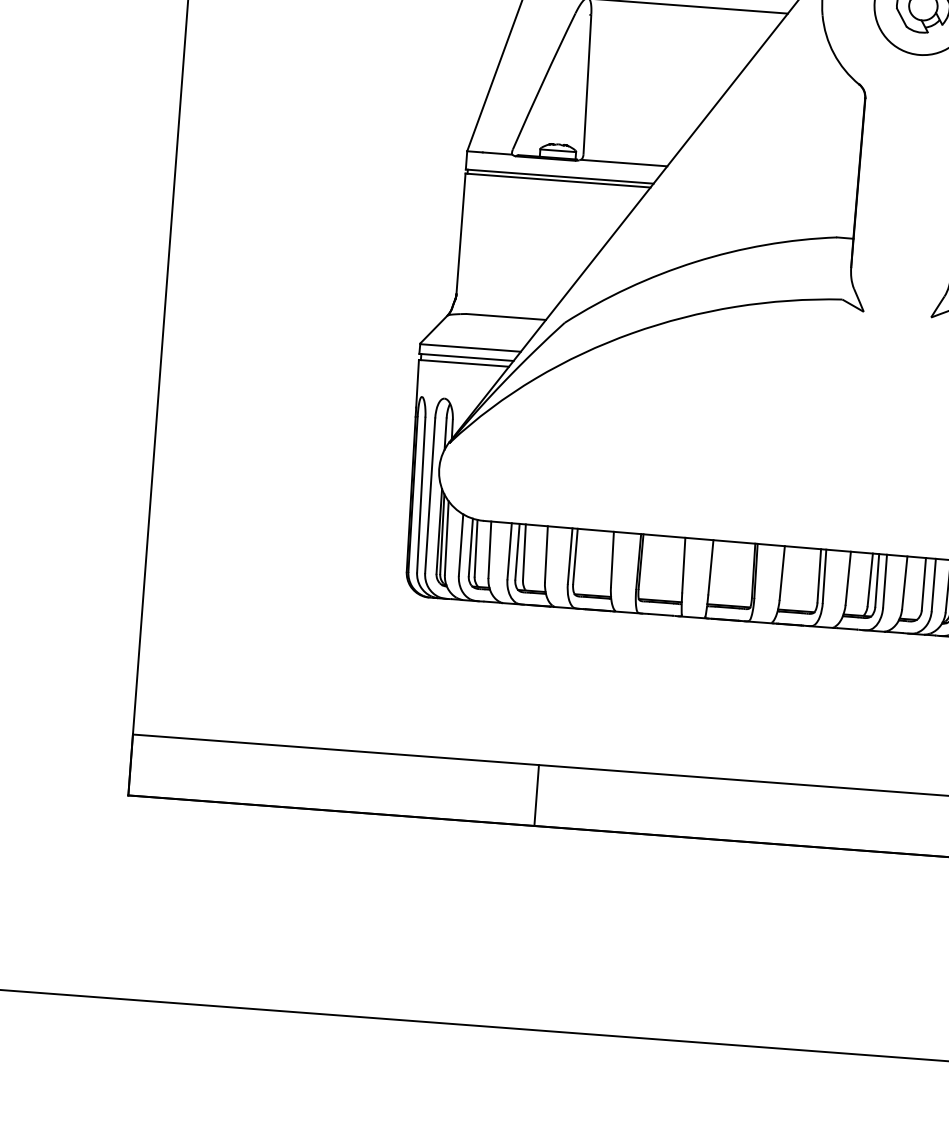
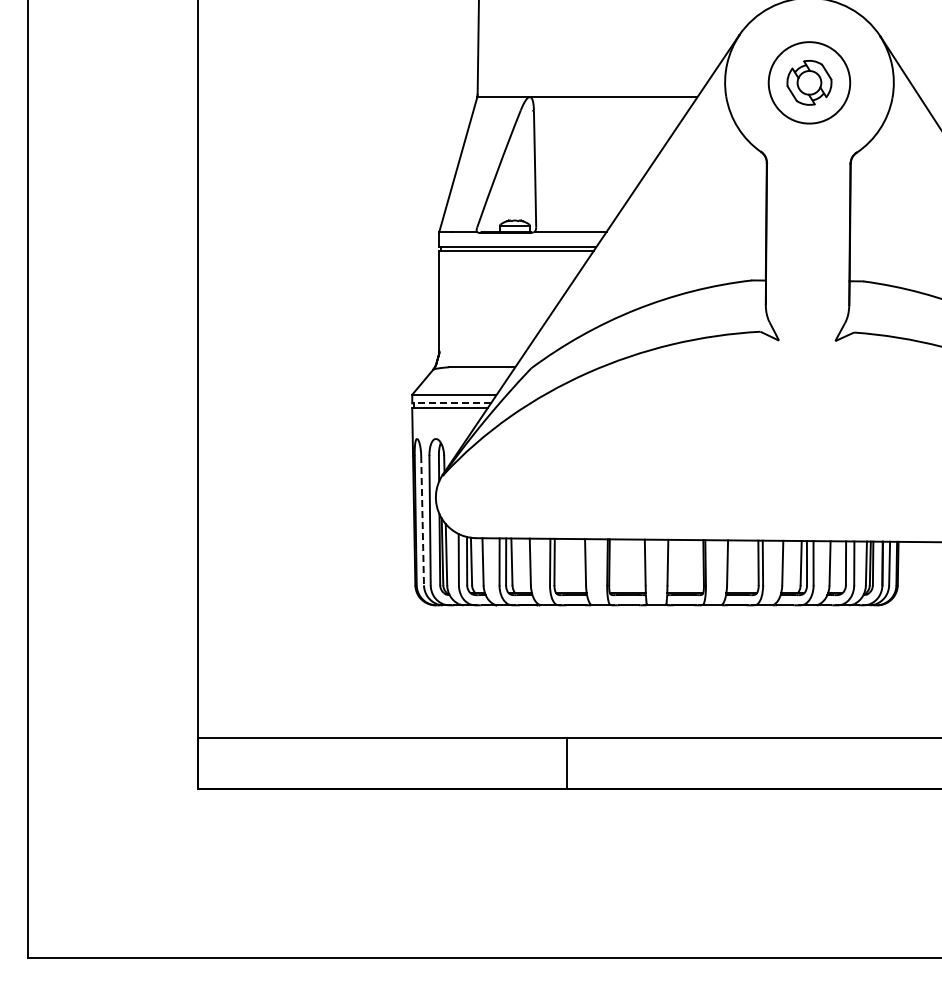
line: (466, 357) -> (451, 403), solid -> dashed
line: (421, 494) -> (422, 520), solid -> dashed
line: (536, 794) -> (567, 762), moved

